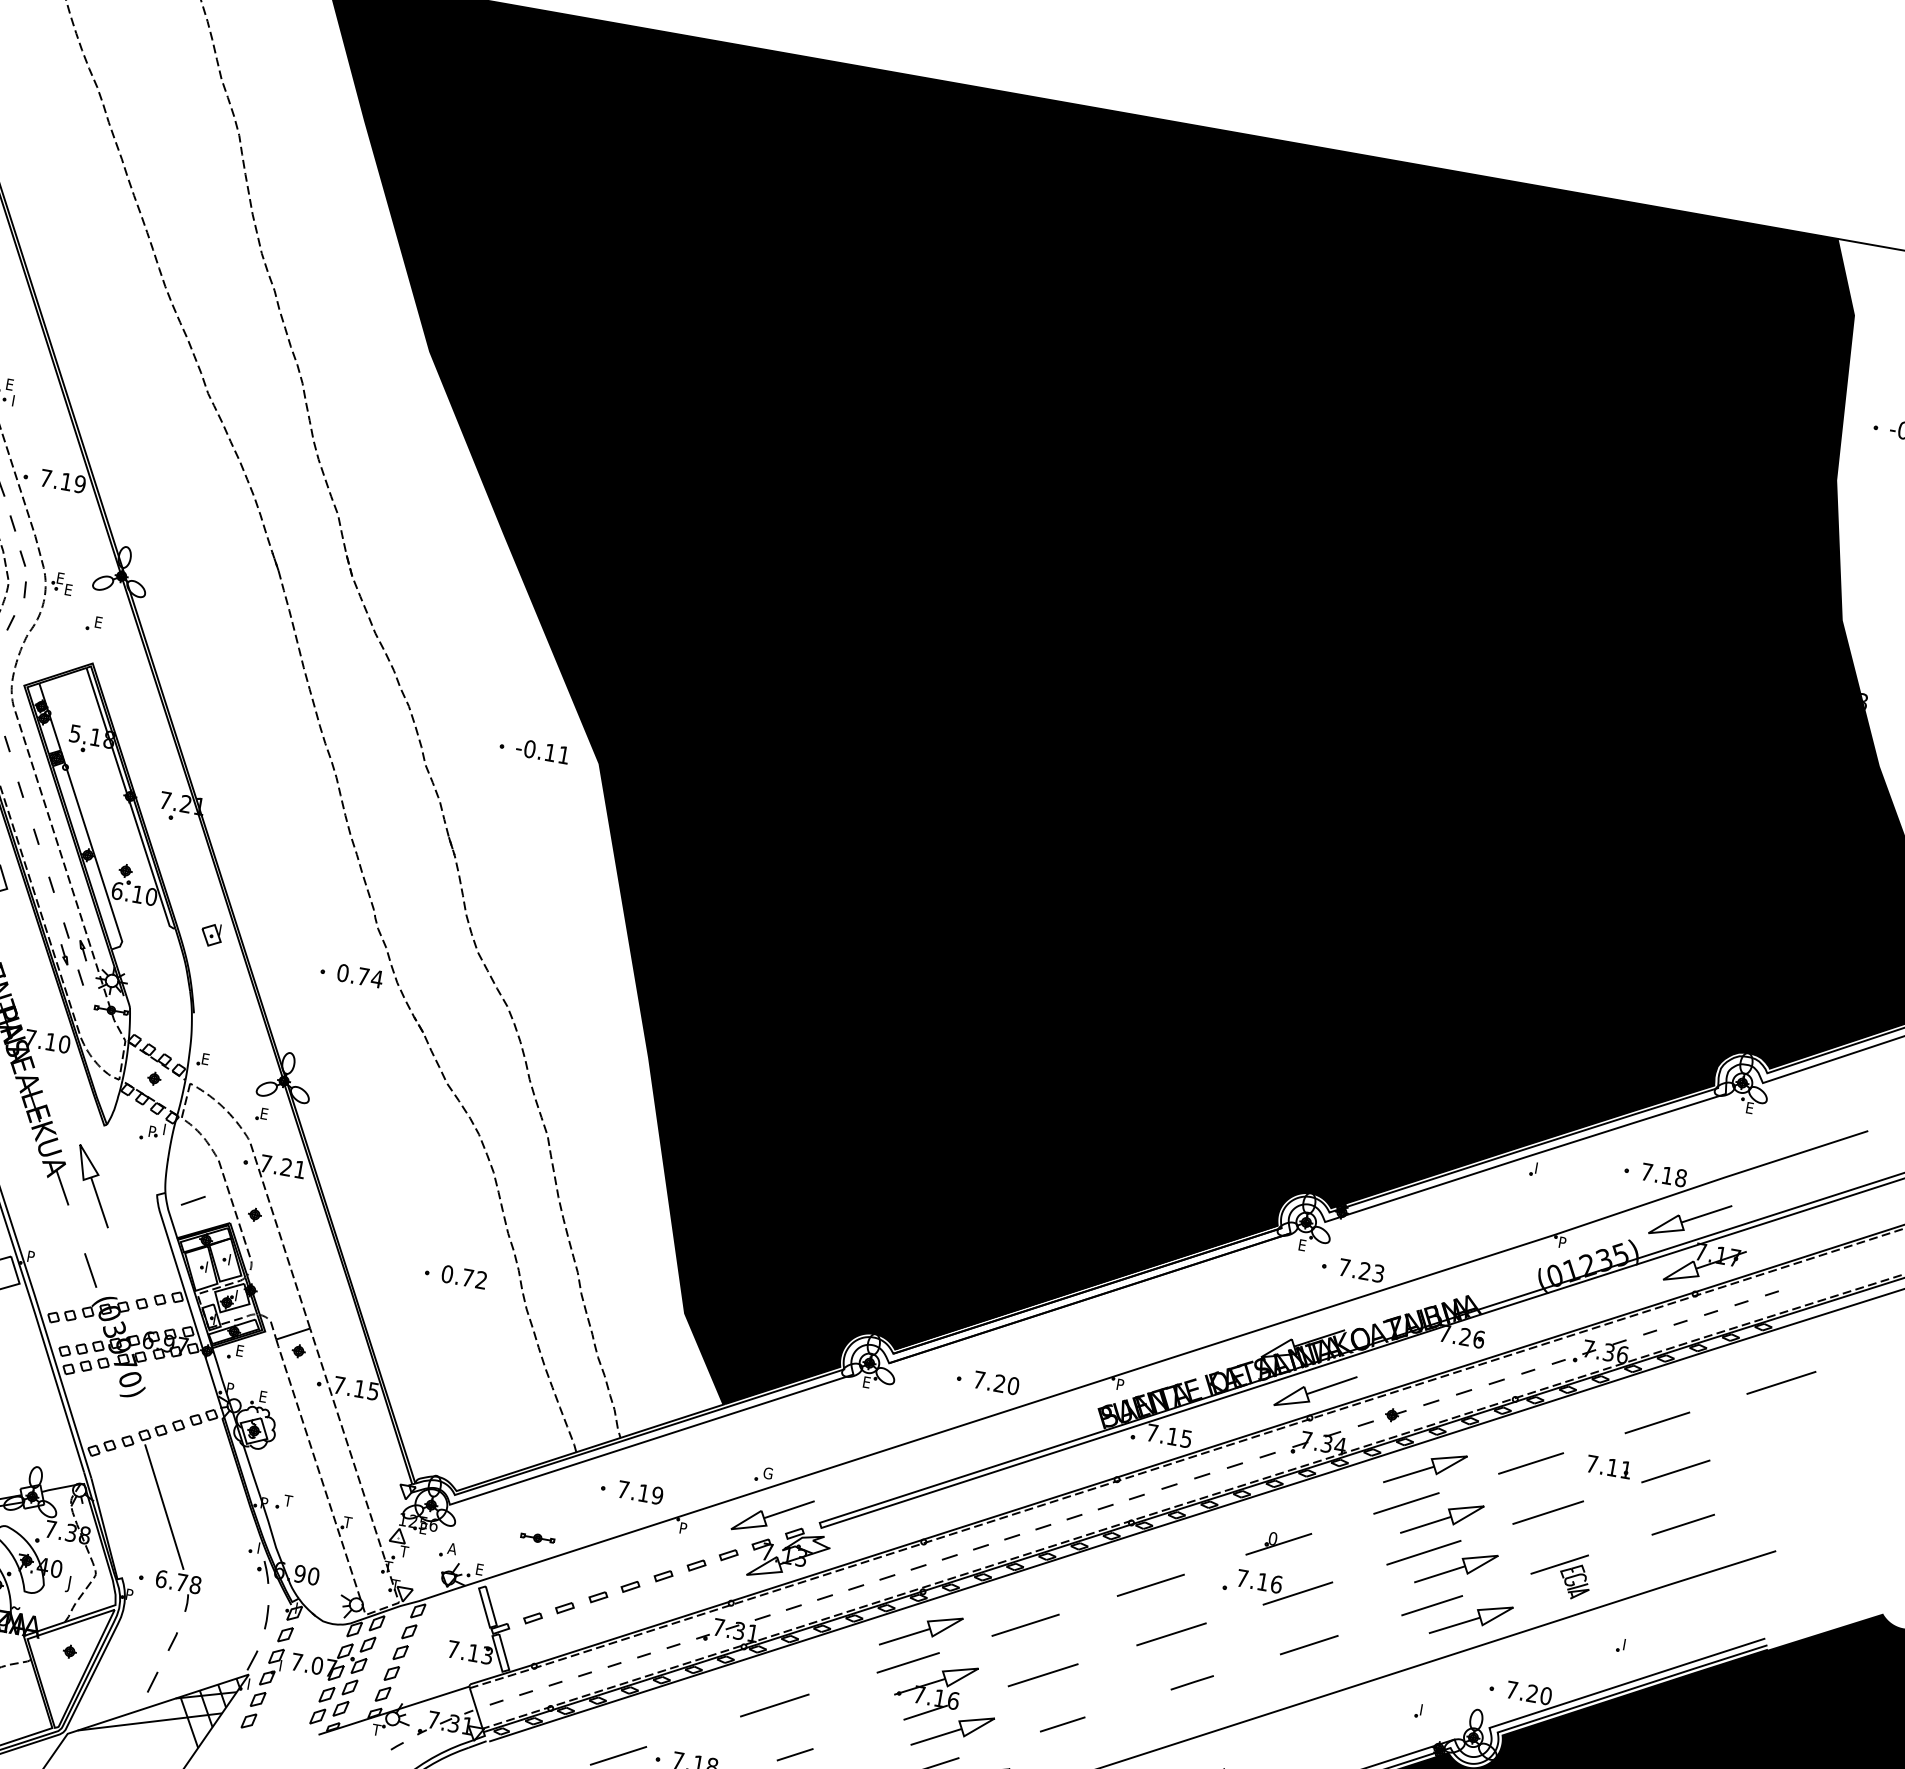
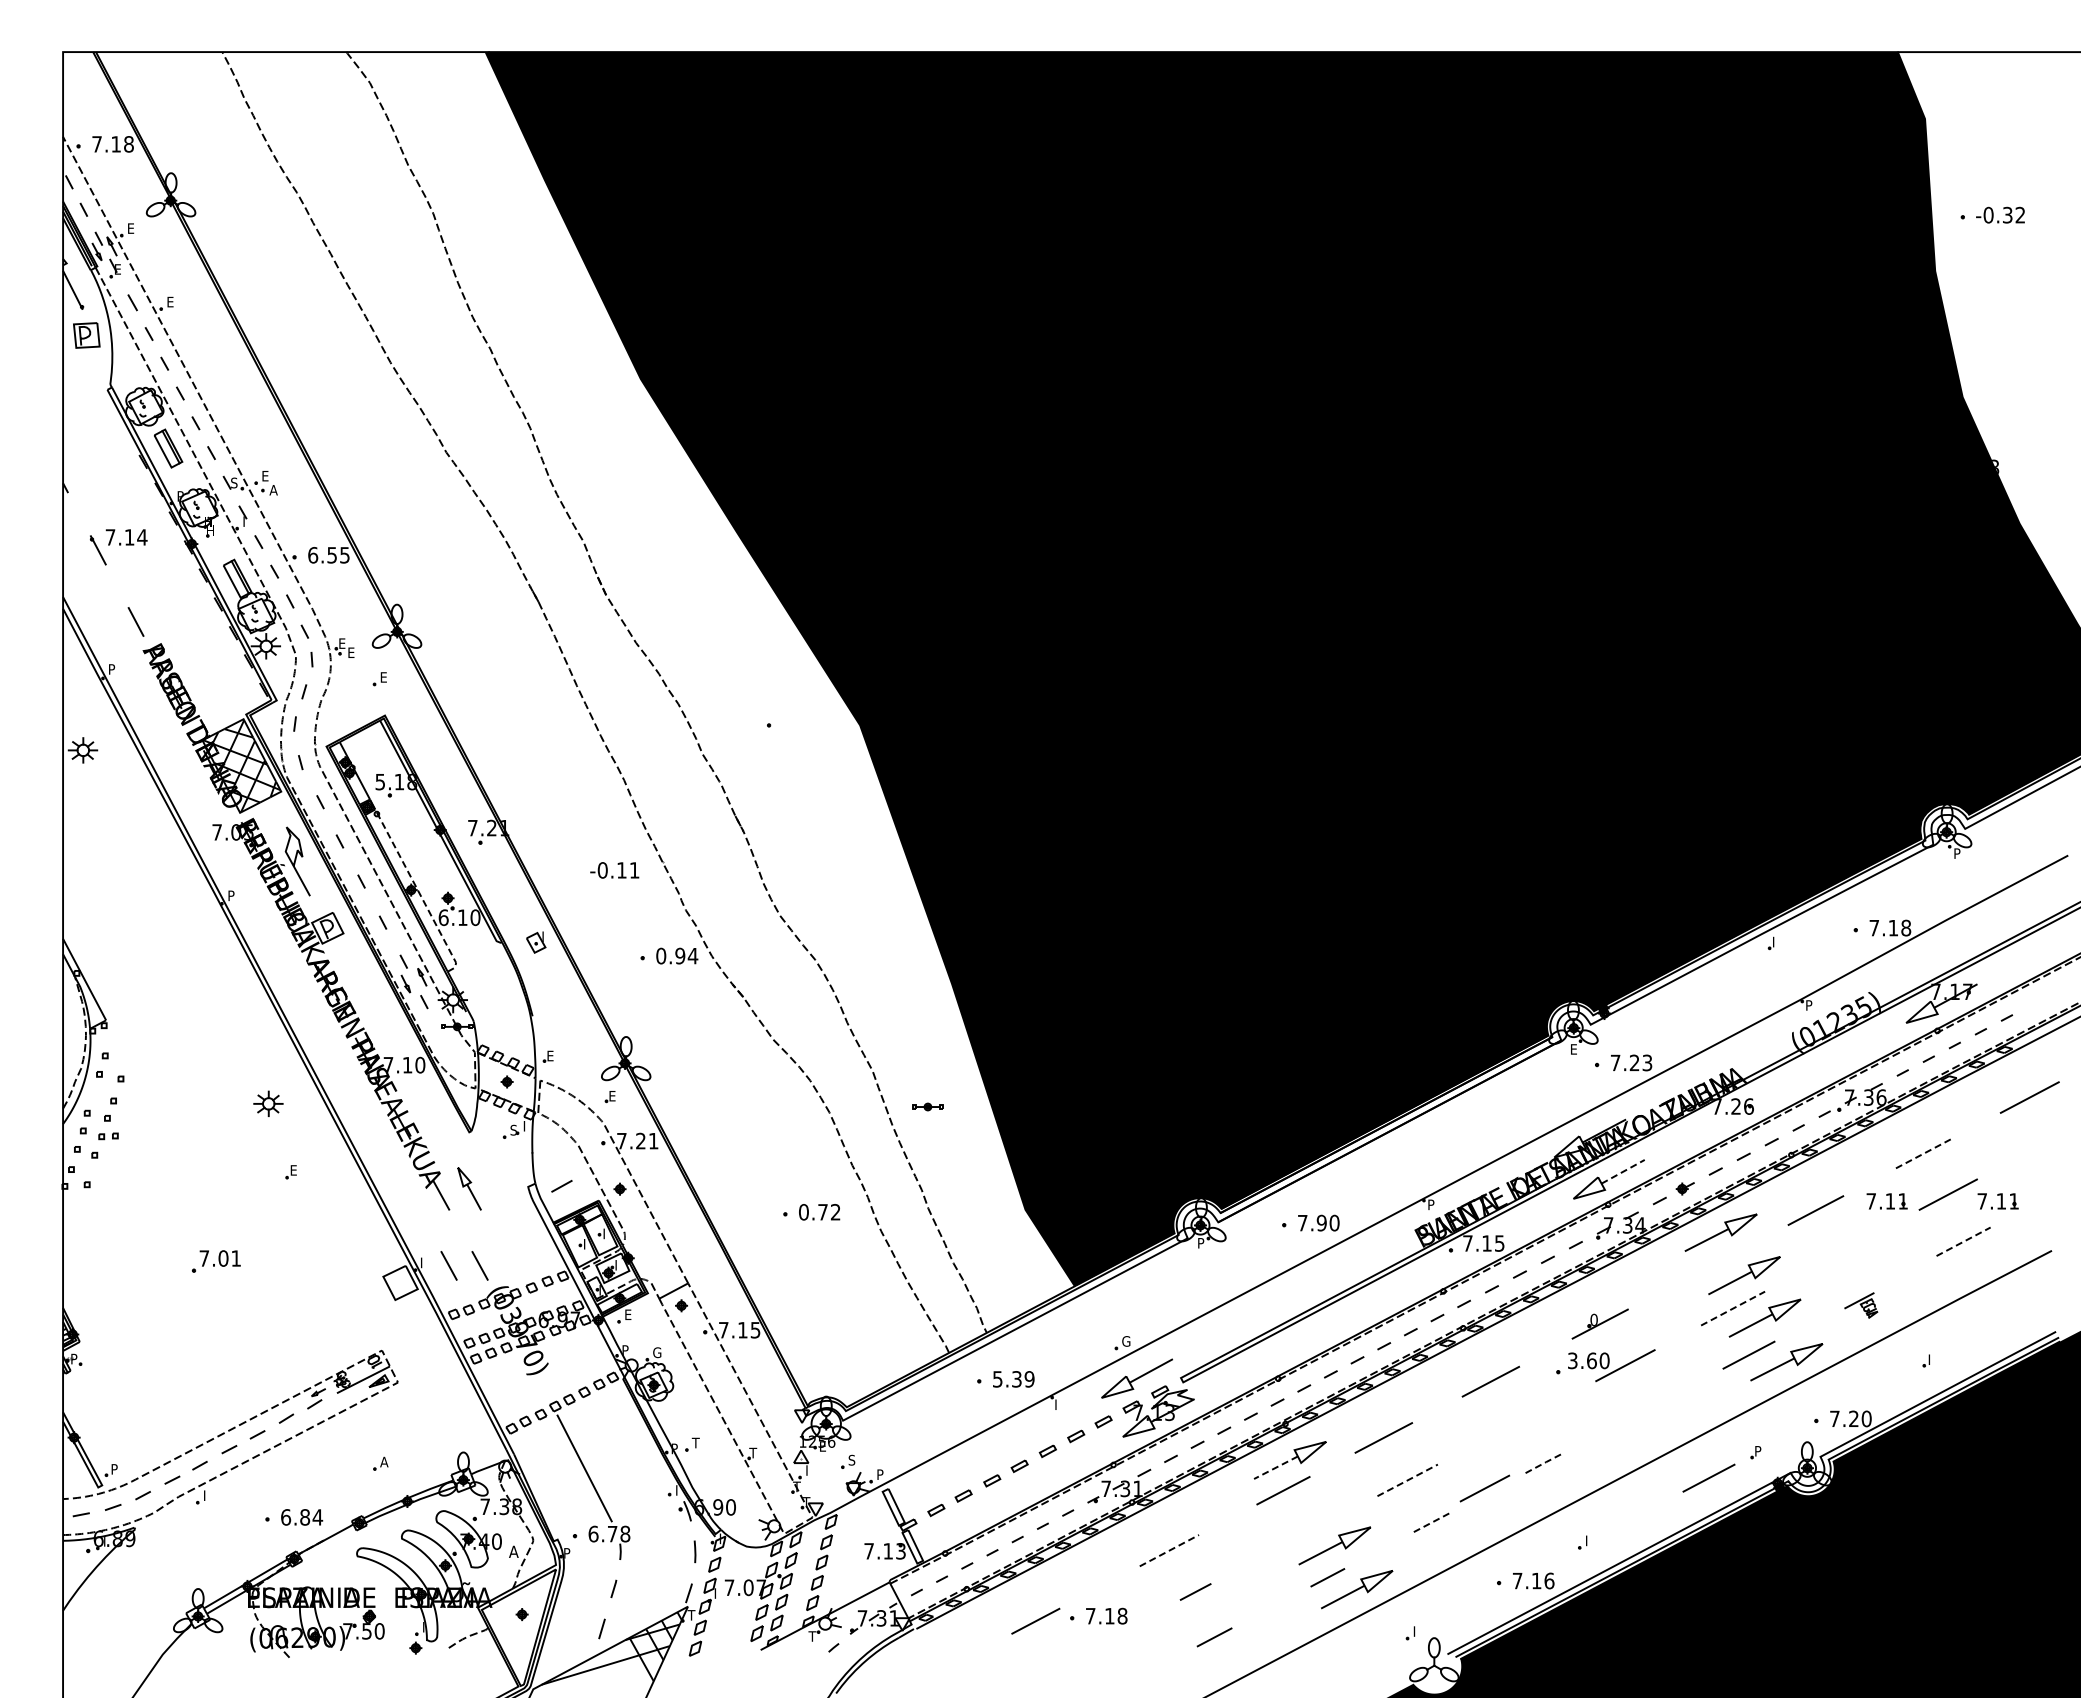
text: (15, 401) -> (273, 490), I -> A
text: (62, 481) -> (328, 555), 7.19 -> 6.55
text: (542, 751) -> (614, 870), moved
line: (96, 860) -> (419, 893), solid -> dashed
text: (363, 976) -> (680, 955), 0.74 -> 0.94
text: (1750, 1107) -> (1957, 853), E -> P
text: (152, 1130) -> (513, 1129), P -> S
part: (93, 1185) -> (469, 1188), size x0.6
part: (1690, 1218) -> (1921, 963), removed
text: (32, 1254) -> (424, 1260), P -> I
line: (56, 1264) -> (448, 1265), added
text: (867, 1382) -> (1201, 1243), E -> P
text: (999, 1382) -> (1321, 1222), 7.20 -> 7.90
line: (1332, 1385) -> (1623, 1171), solid -> dashed
text: (264, 1396) -> (657, 1352), E -> G
line: (1657, 1422) -> (1923, 1153), solid -> dashed
part: (1727, 1488) -> (1997, 1201), added
text: (633, 1491) -> (1007, 1379), 7.19 -> 5.39
line: (1406, 1503) -> (1709, 1266), removed
line: (1547, 1512) -> (1838, 1252), removed
line: (1683, 1524) -> (1963, 1241), solid -> dashed
text: (684, 1525) -> (1058, 1402), P -> I
part: (537, 1537) -> (927, 1106), moved
text: (452, 1548) -> (852, 1459), A -> S
text: (403, 1551) -> (808, 1470), T -> I
line: (1424, 1552) -> (1733, 1308), solid -> dashed
text: (479, 1569) -> (880, 1474), E -> P
part: (1561, 1573) -> (1861, 1305), size x0.6
text: (1259, 1581) -> (1588, 1360), 7.16 -> 3.60
text: (72, 1584) -> (513, 1553), J -> A
line: (1171, 1634) -> (1517, 1422), removed
line: (905, 1636) -> (1276, 1467), solid -> dashed
line: (1308, 1644) -> (1484, 1488), moved
line: (1044, 1675) -> (1408, 1480), solid -> dashed
line: (1192, 1682) -> (1544, 1463), solid -> dashed
text: (250, 1684) -> (691, 1615), I -> T
part: (933, 1692) -> (1311, 1513), removed
line: (776, 1705) -> (1170, 1550), solid -> dashed
text: (1424, 1708) -> (1758, 1449), I -> P
line: (1063, 1724) -> (1433, 1521), solid -> dashed
line: (1365, 1728) -> (1708, 1477), added

